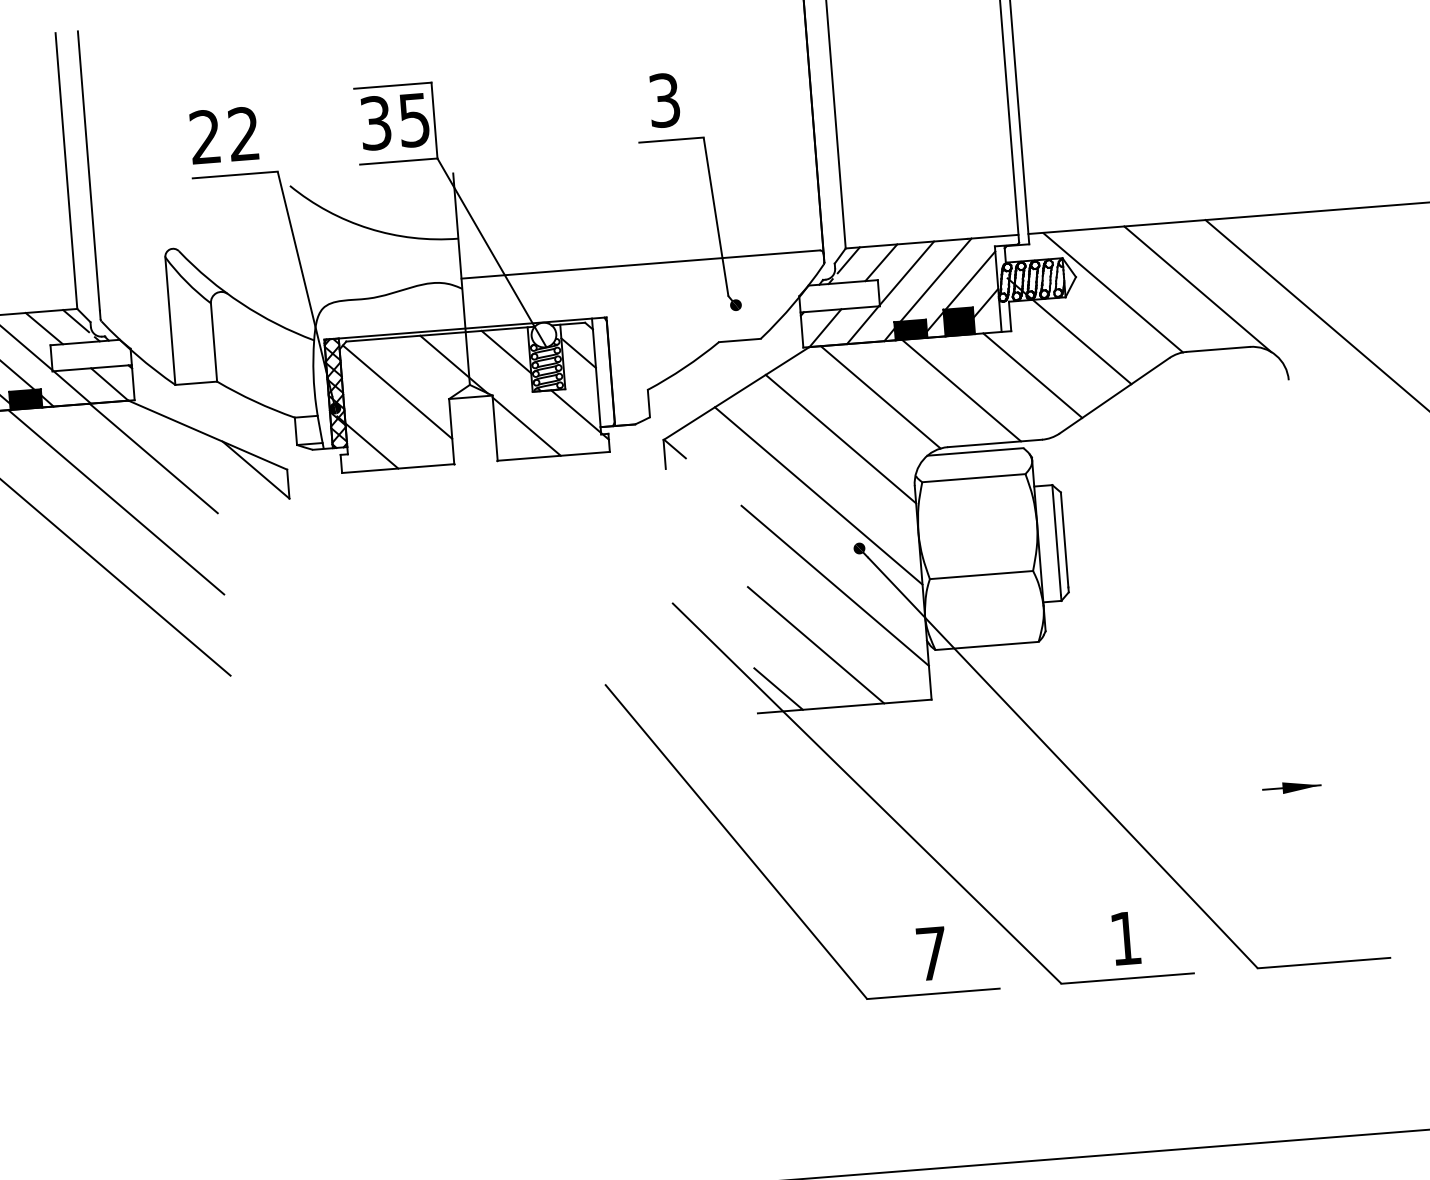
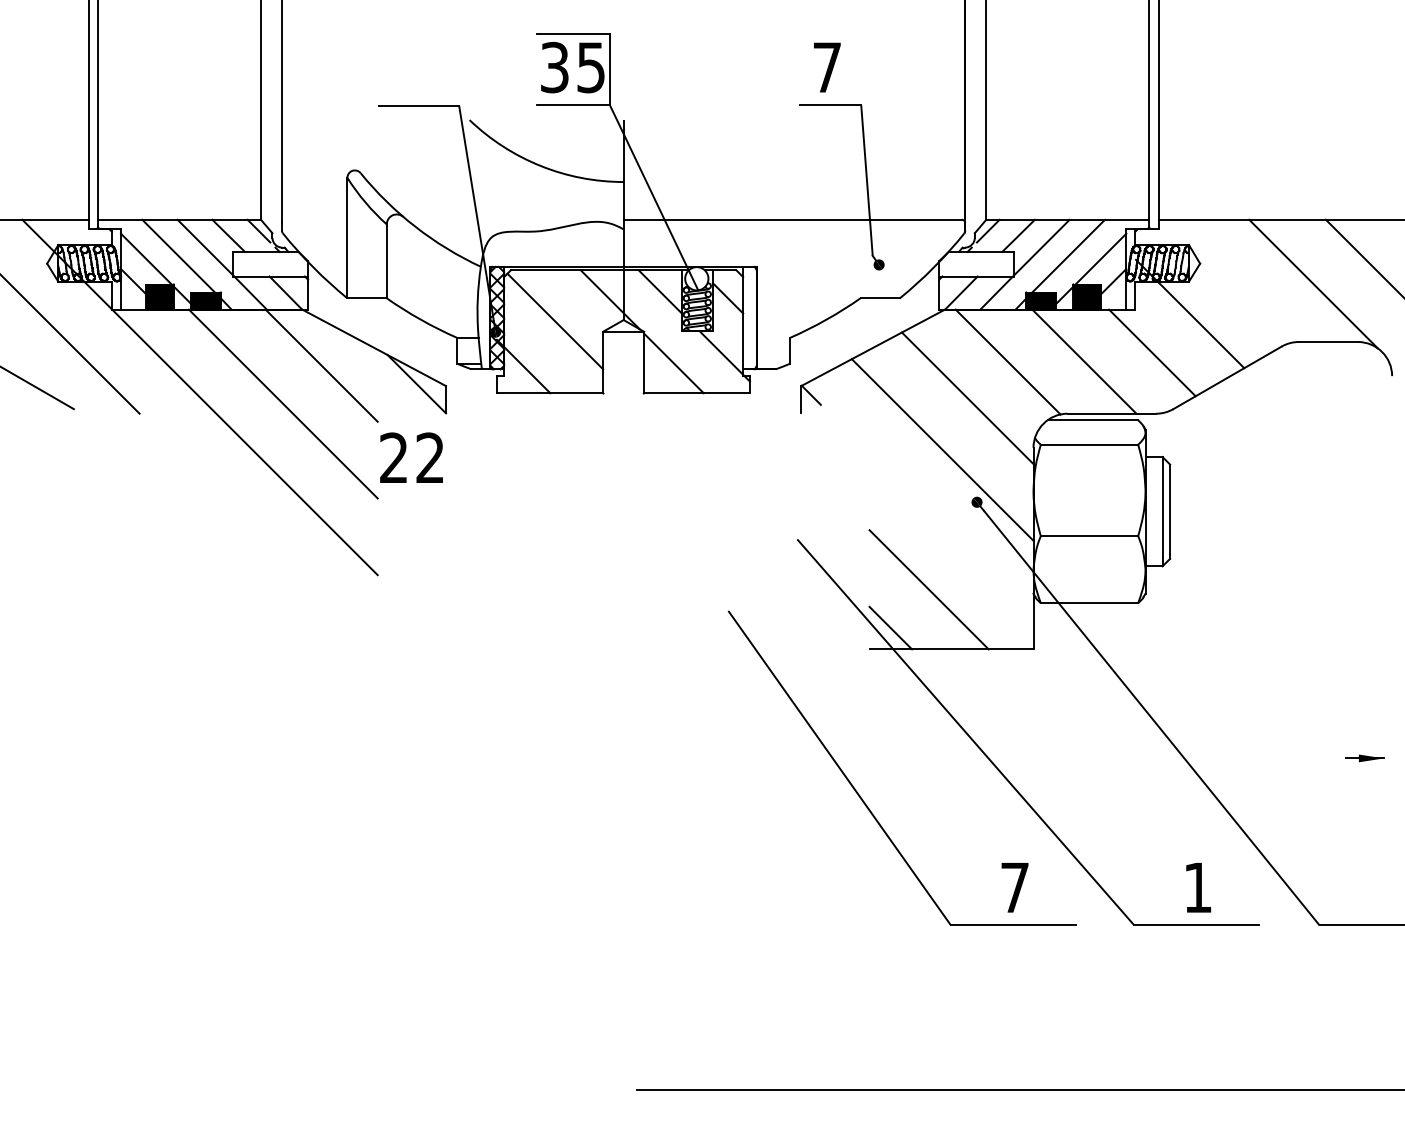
text: (663, 100) -> (826, 67), 3 -> 7
text: (224, 135) -> (411, 457), moved
line: (1113, 293) -> (1234, 281), removed
line: (835, 585) -> (951, 535), removed
part: (1291, 787) -> (1364, 758), size x0.7

